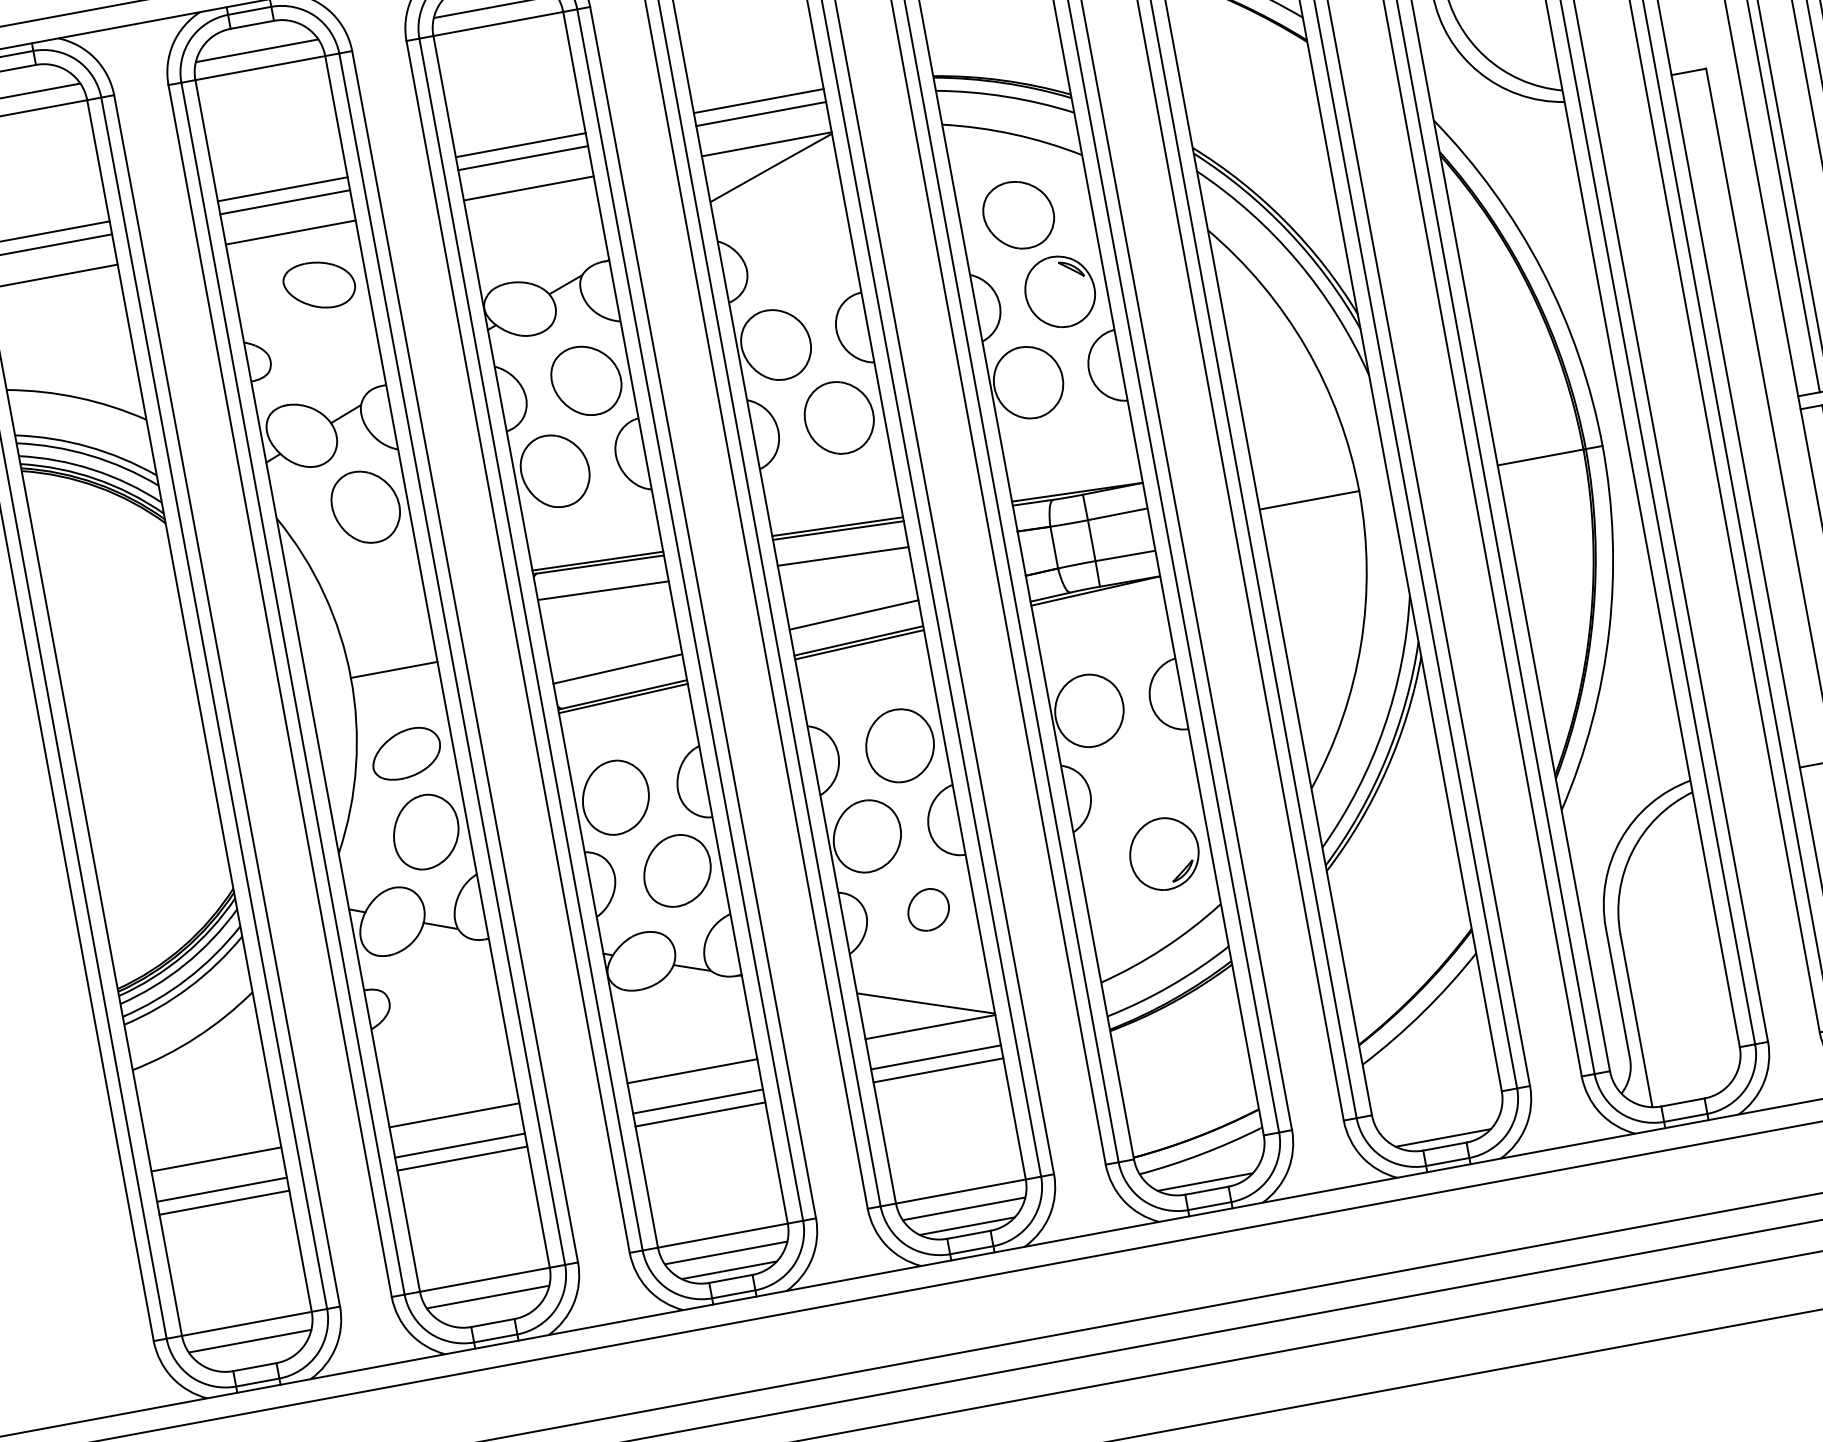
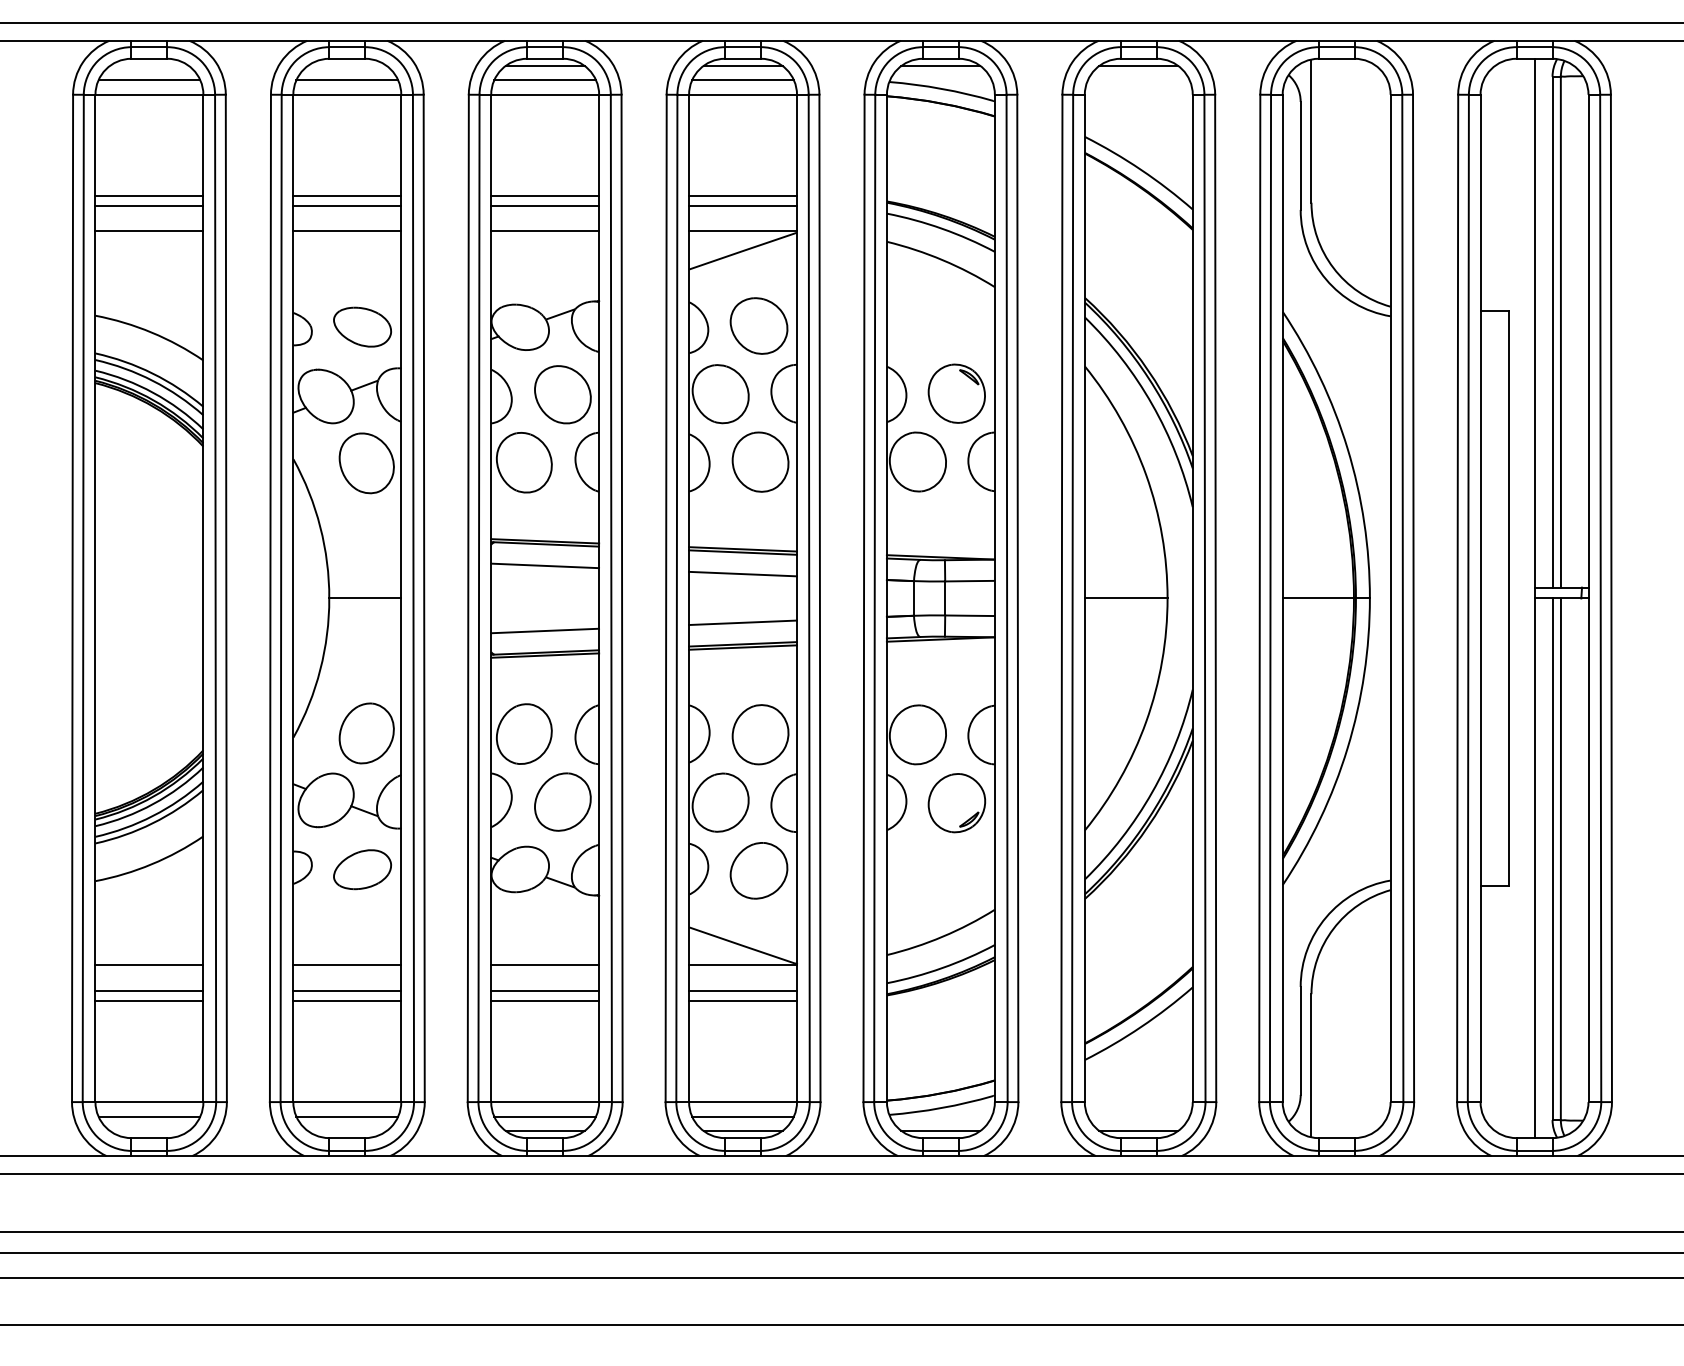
part: (1018, 214) -> (758, 325), moved
part: (319, 284) -> (362, 326), moved
part: (406, 753) -> (362, 869), moved
part: (1164, 854) -> (956, 803), moved
part: (927, 909) -> (758, 870), size x1.67

